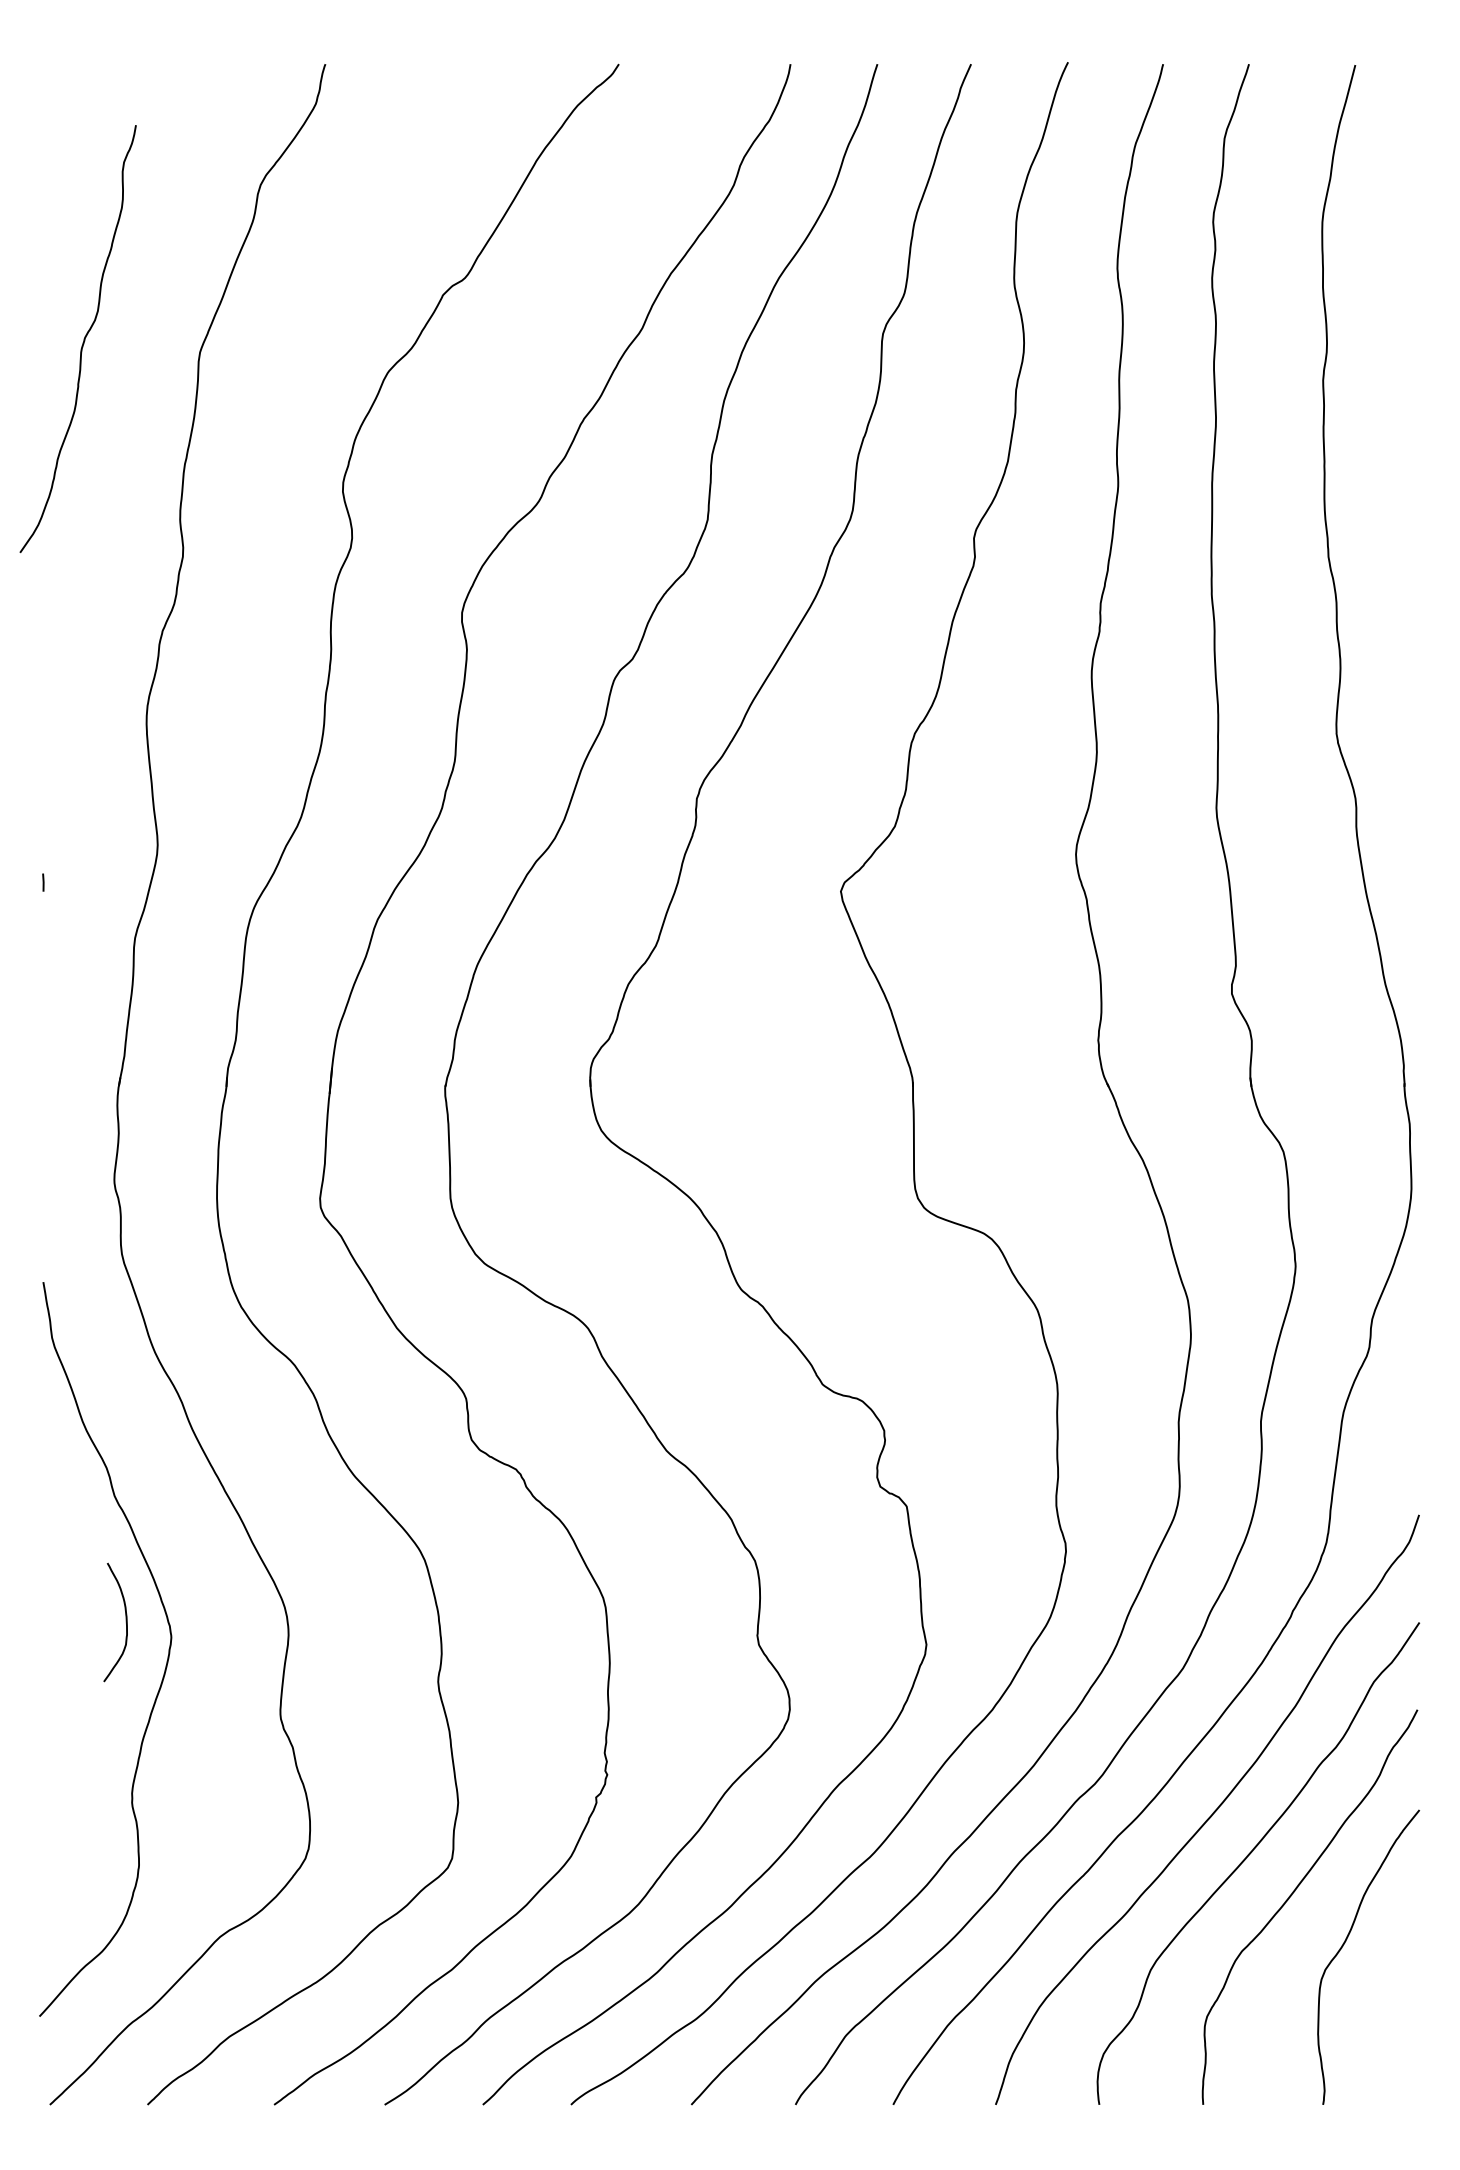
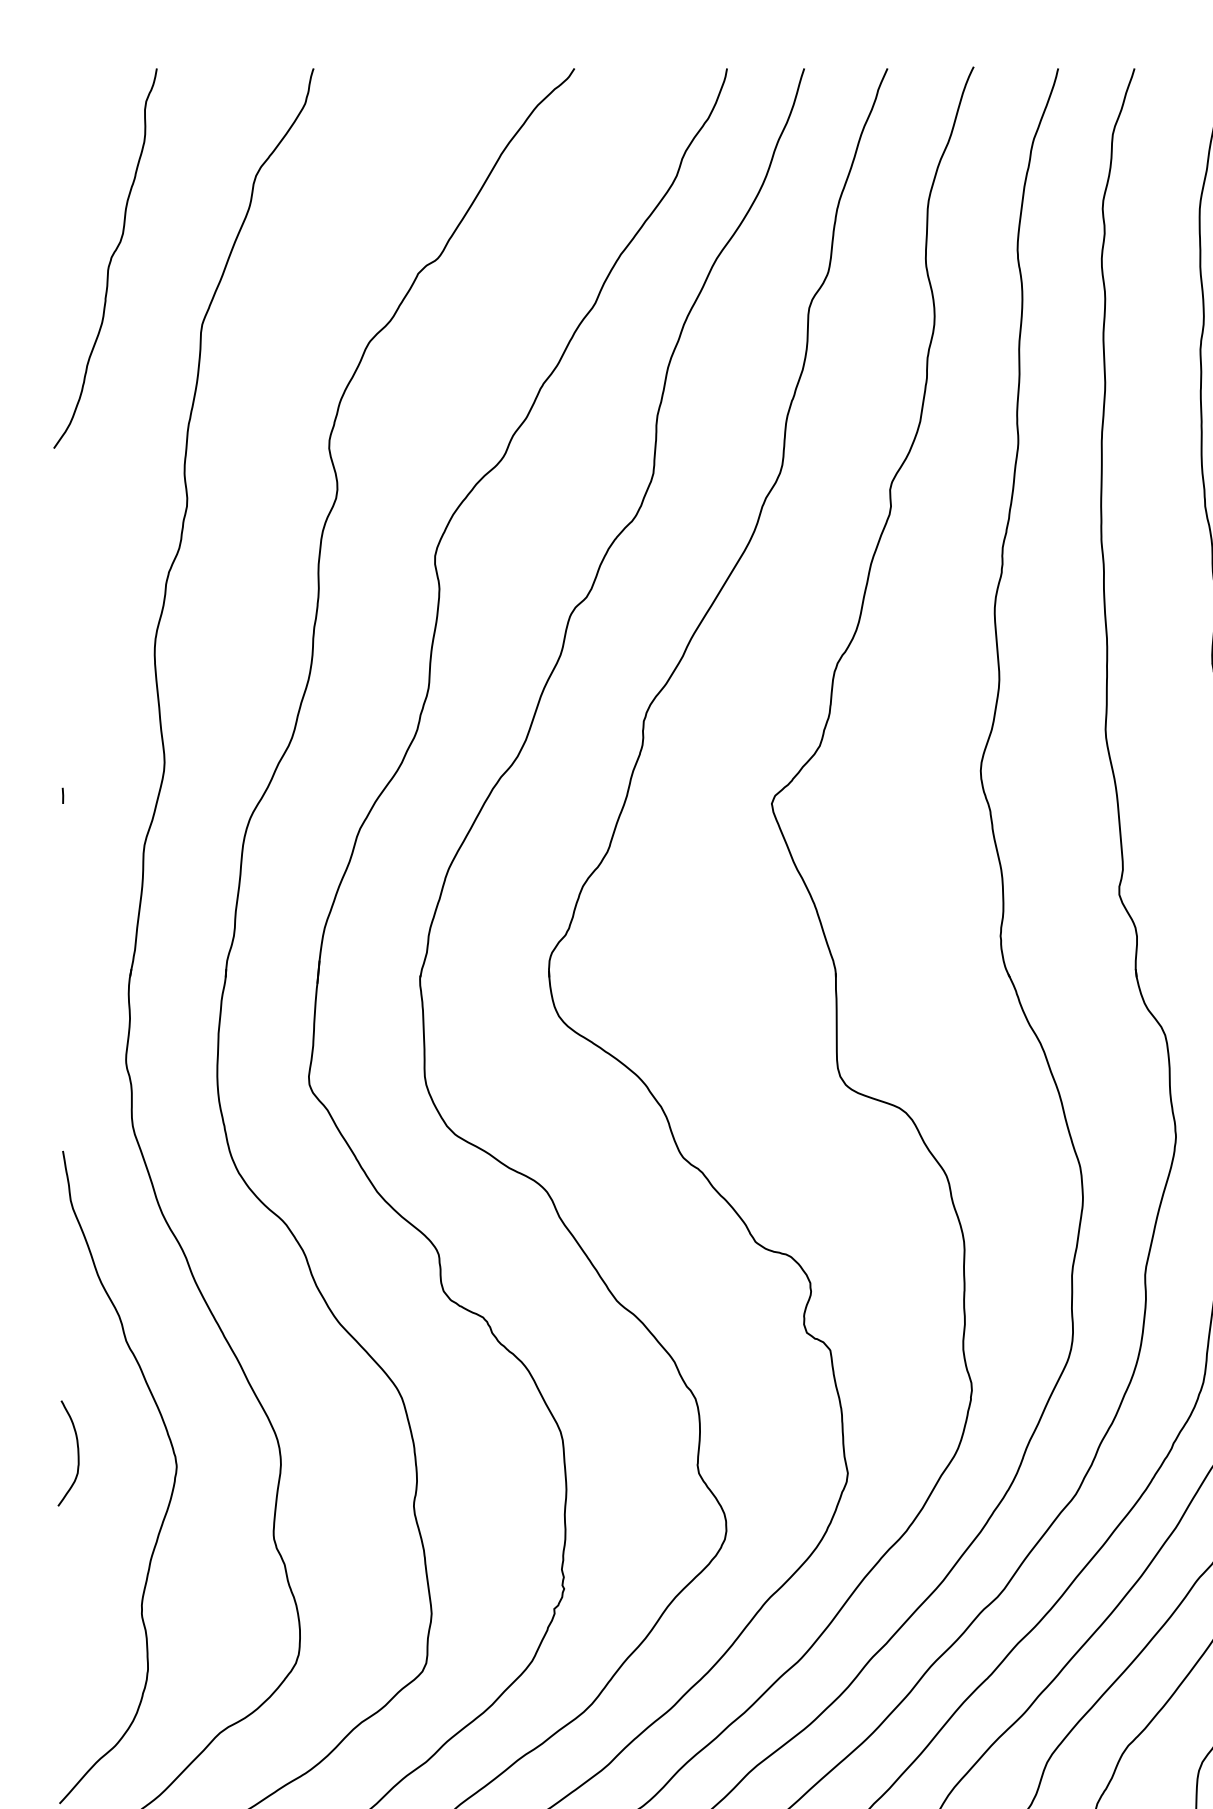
curve: (82, 342) -> (109, 261), moved
curve: (125, 1622) -> (77, 1453), moved

